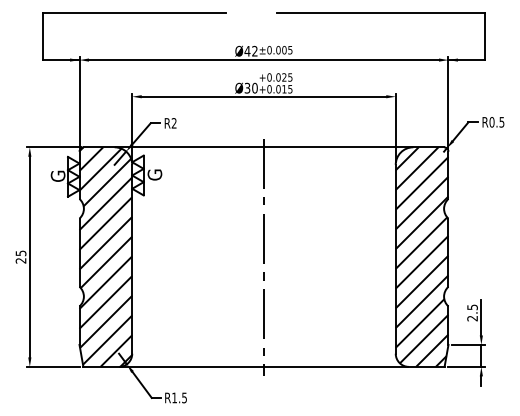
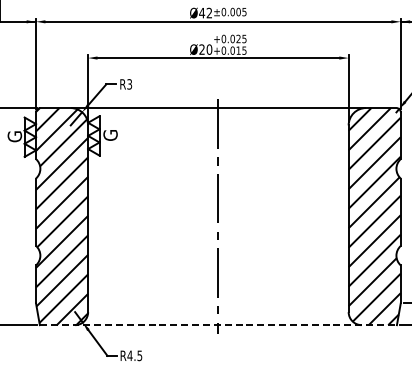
text: (247, 88) -> (202, 49), Ø30 -> Ø20
text: (173, 123) -> (128, 84), R2 -> R3
line: (264, 366) -> (218, 324), solid -> dashed
text: (174, 397) -> (129, 355), R1.5 -> R4.5

